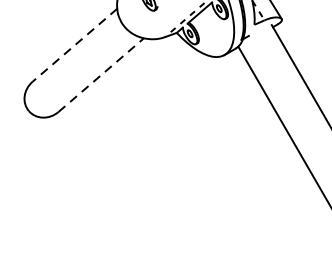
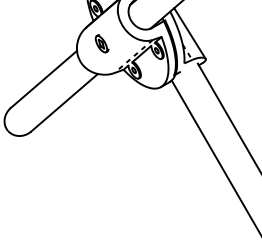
line: (74, 45) -> (43, 79), dashed -> solid
line: (101, 74) -> (64, 102), dashed -> solid

